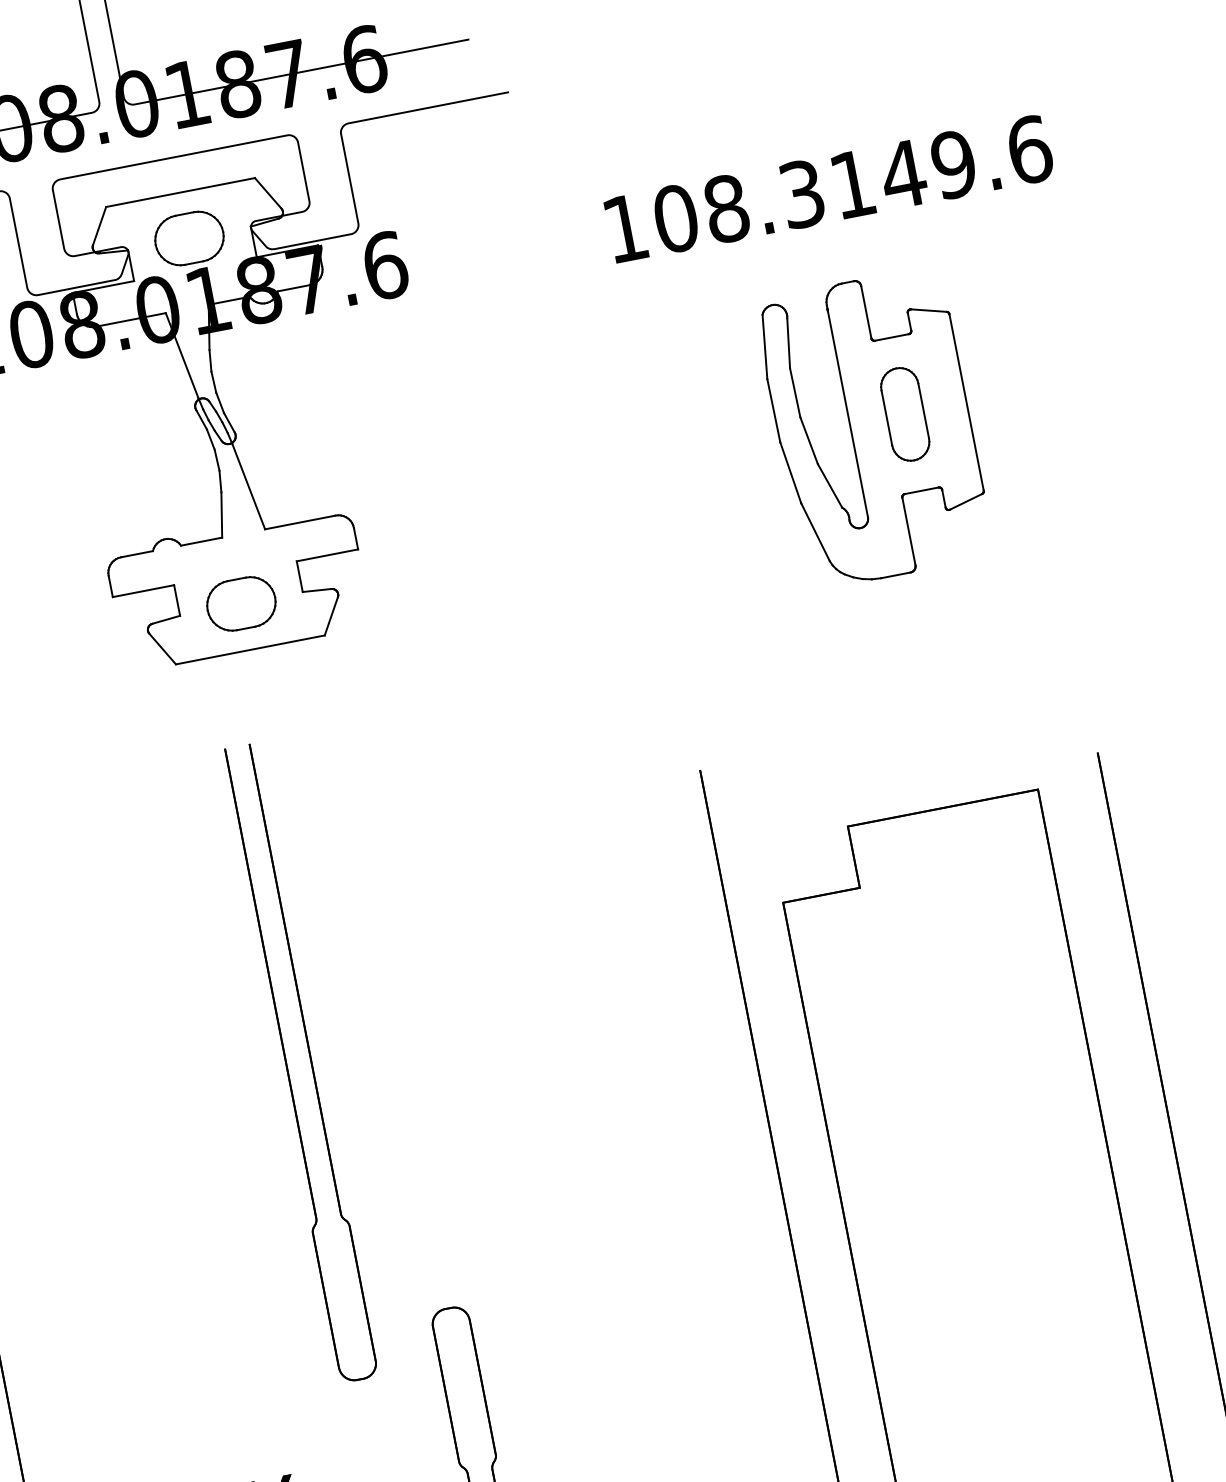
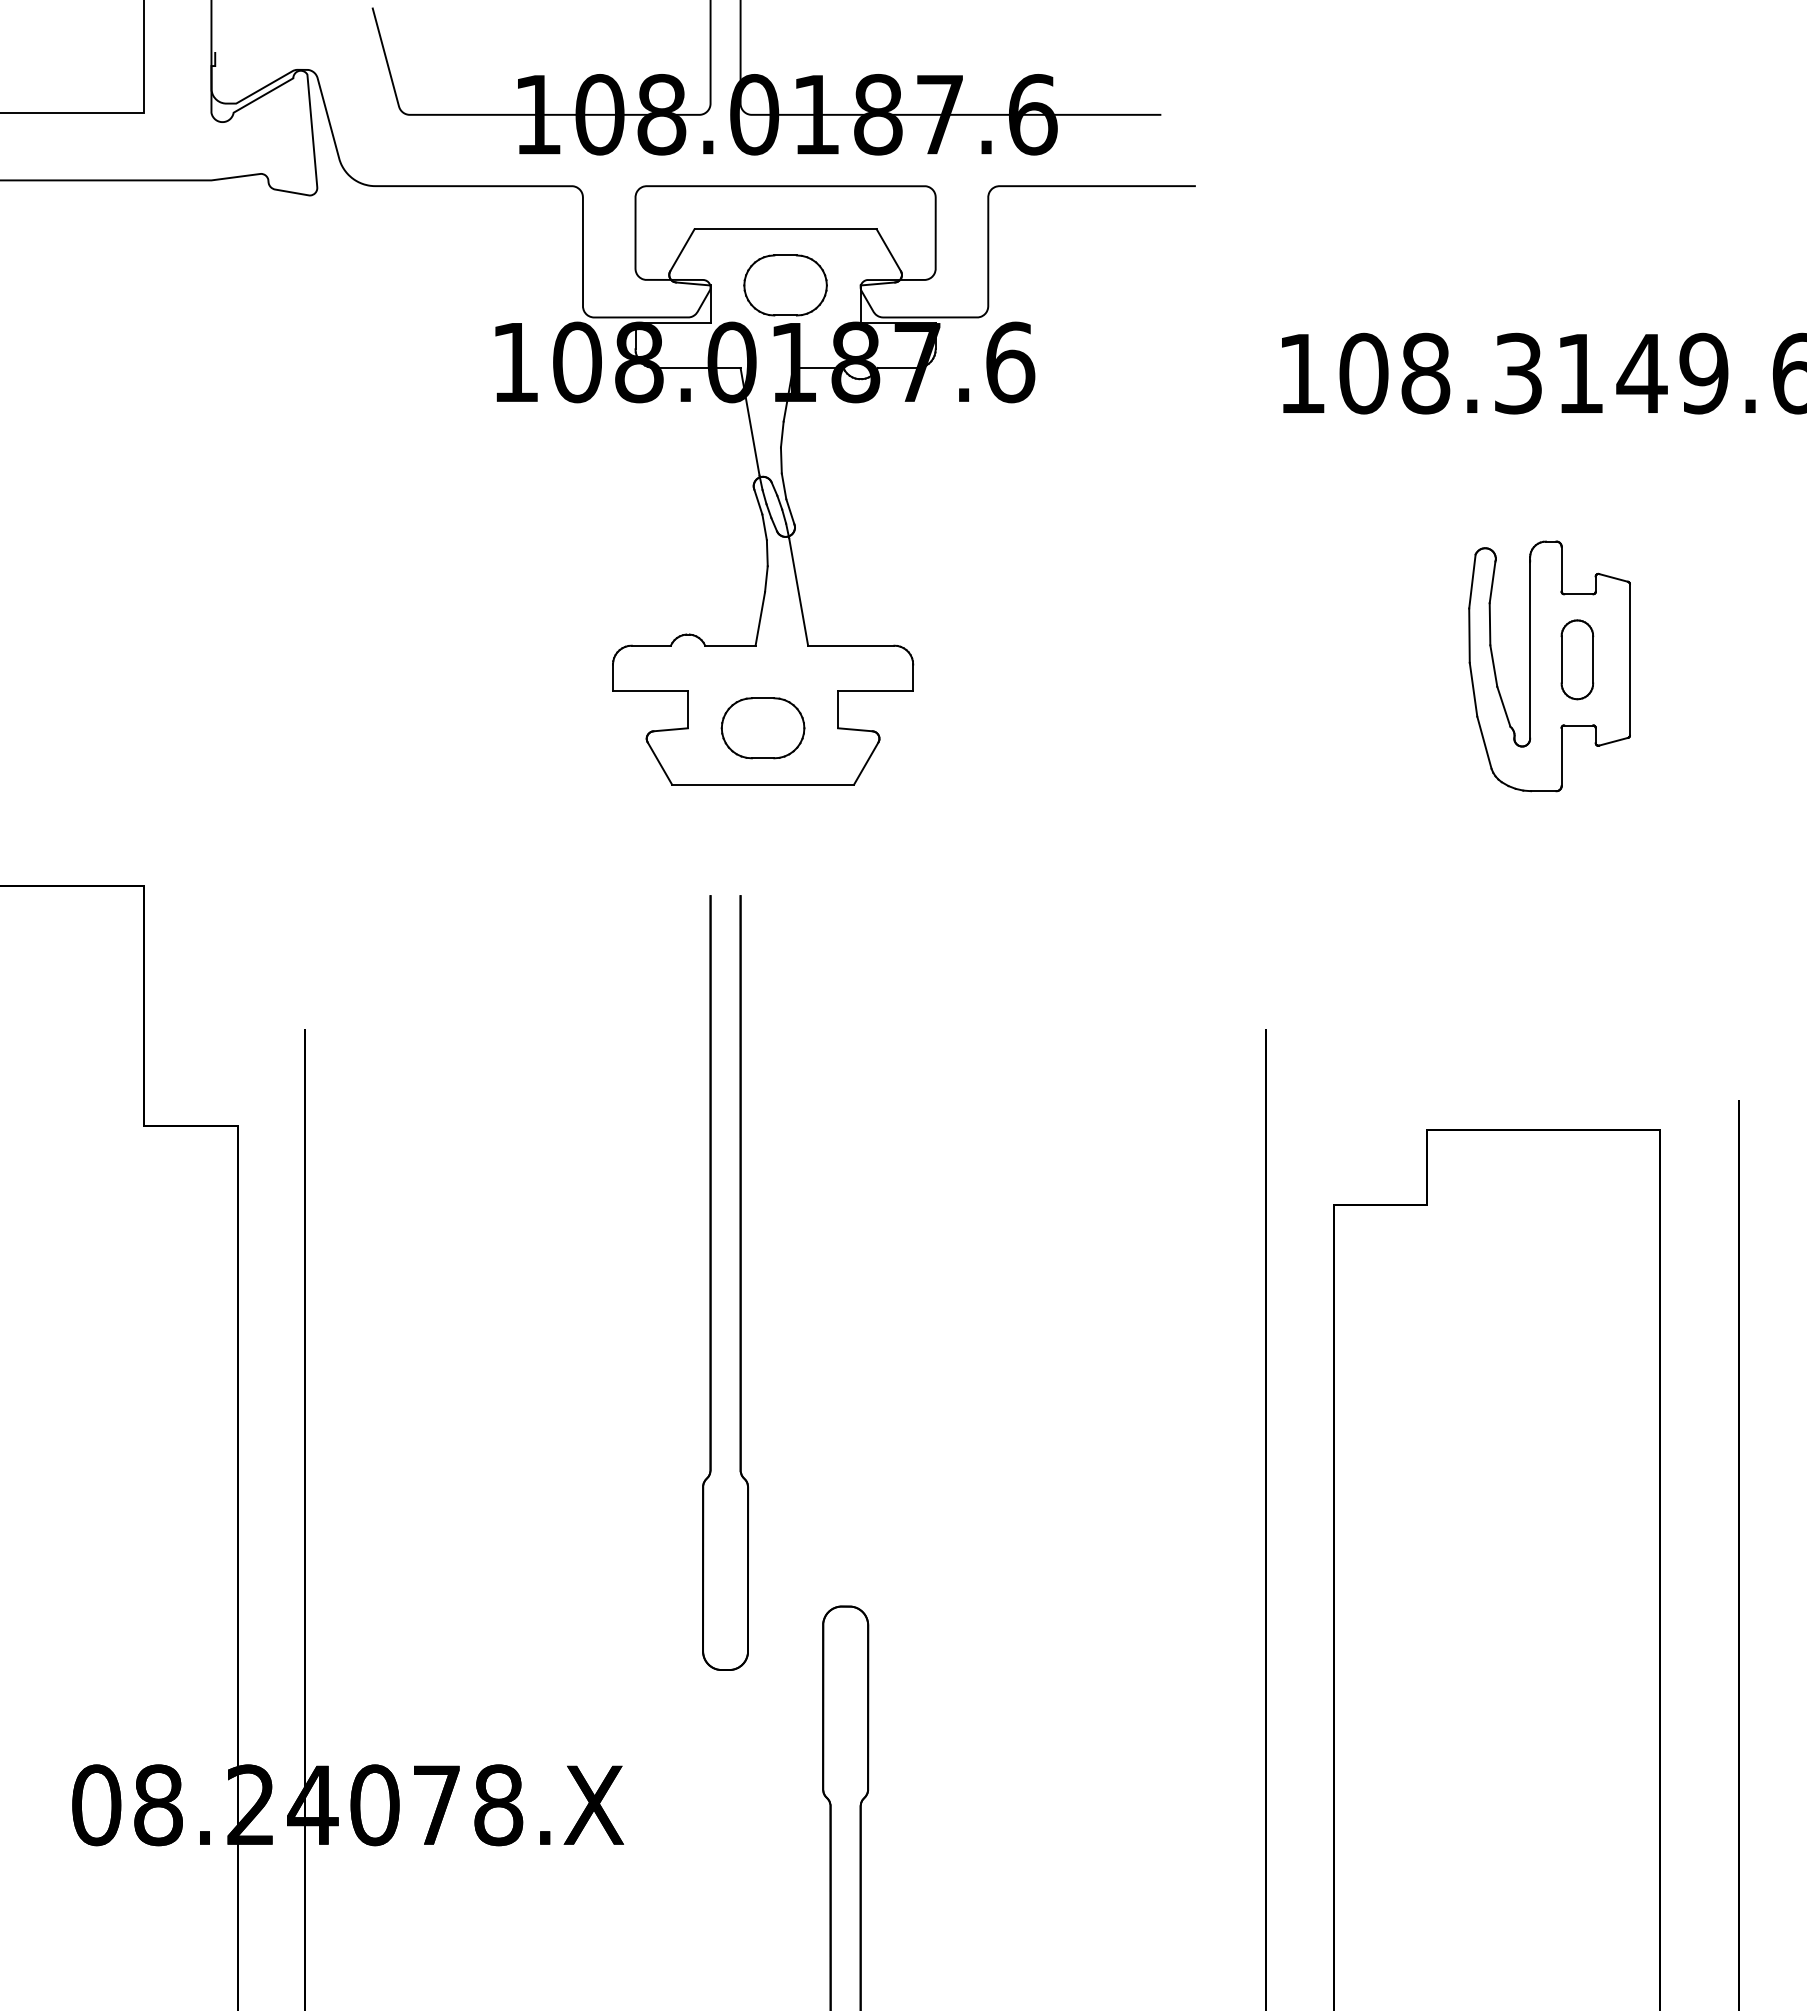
part: (874, 428) -> (1549, 666), size x0.7

